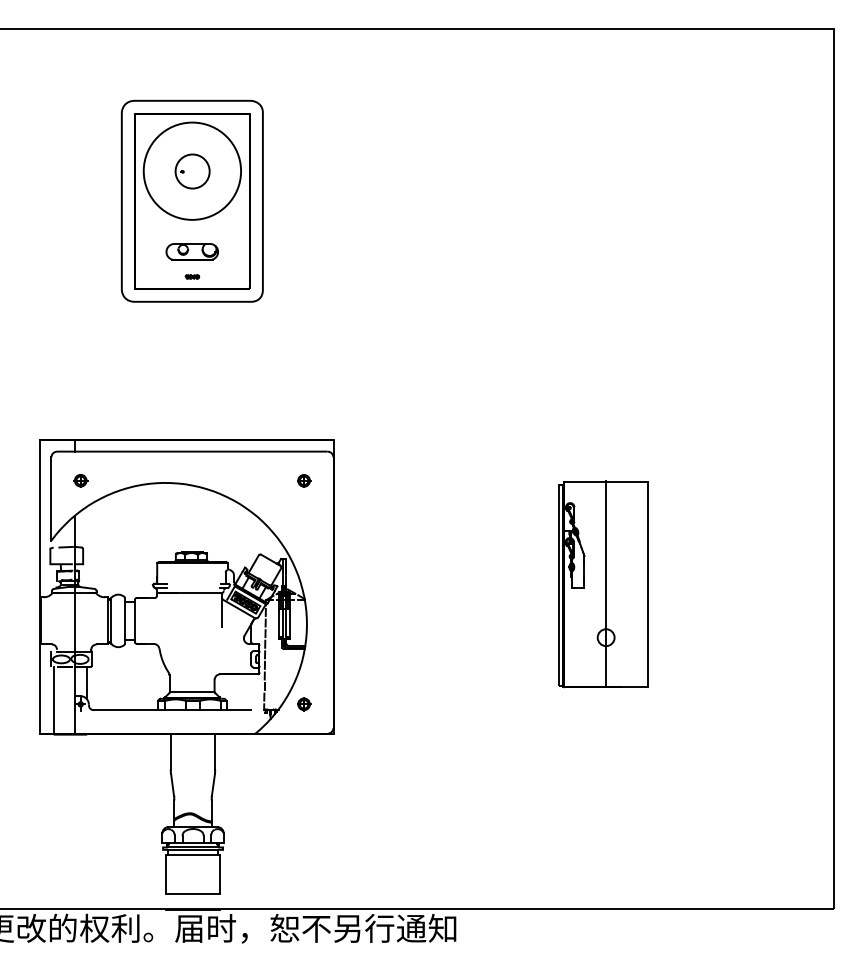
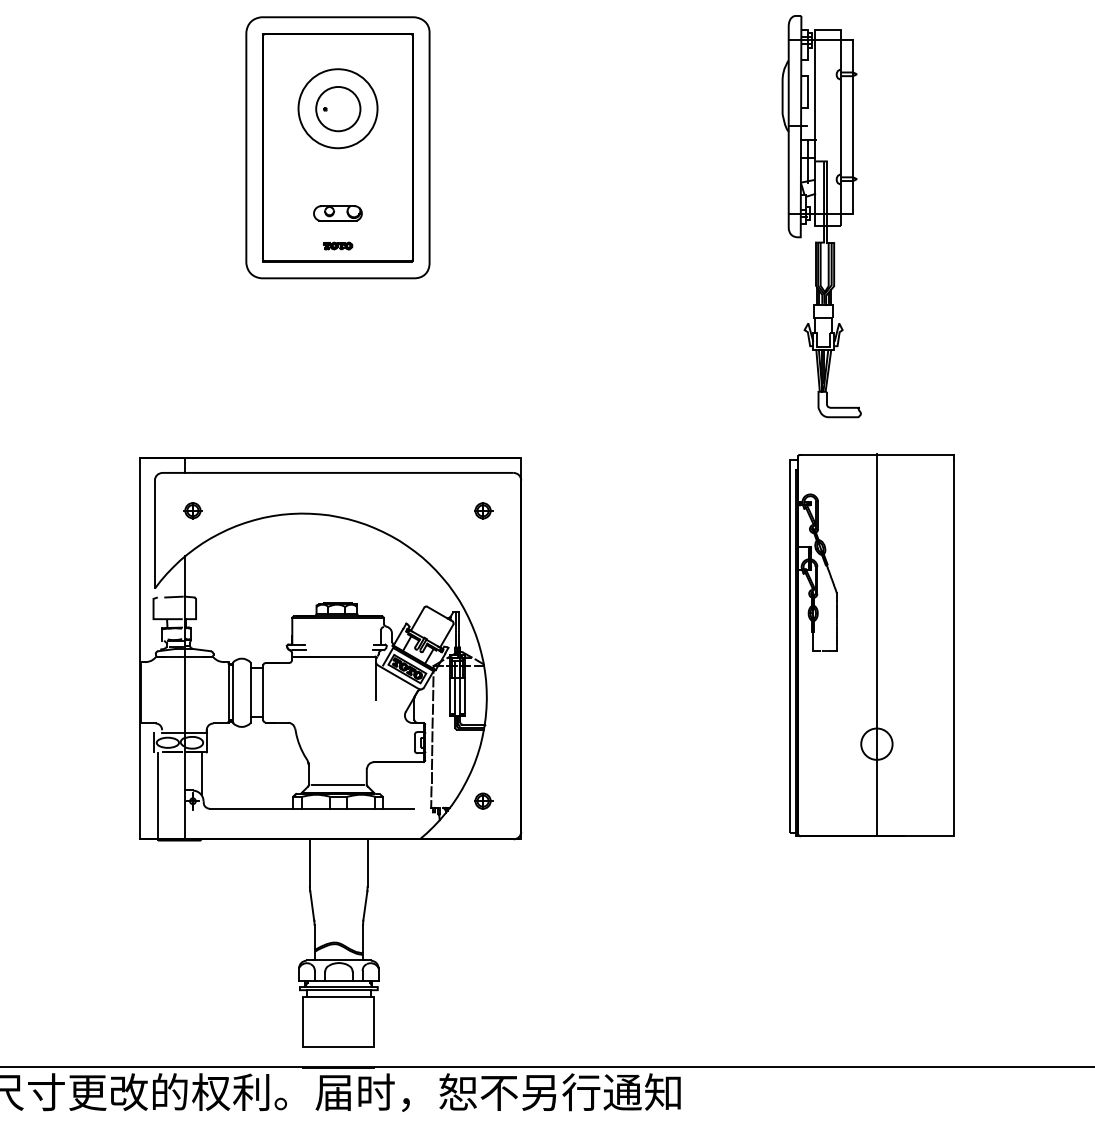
circle: (192, 170) -> (338, 107), size x0.62
part: (192, 251) -> (338, 212), size x0.71
part: (564, 253) -> (821, 215), added
part: (192, 276) -> (338, 245), size x1.67
part: (603, 584) -> (871, 645), size x1.43

